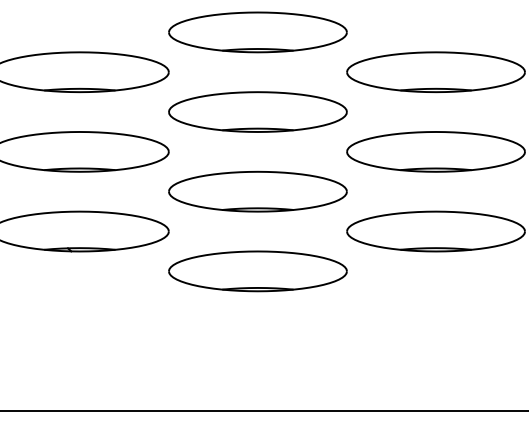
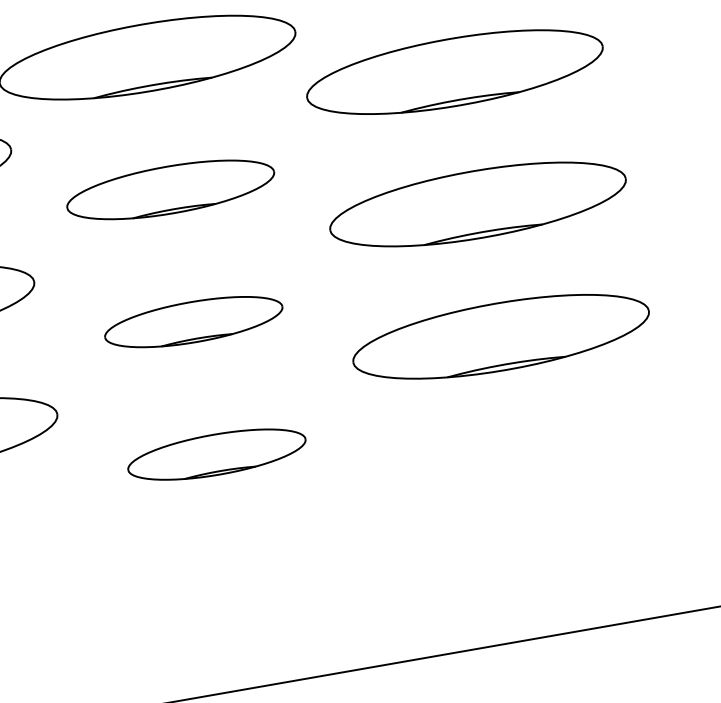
part: (257, 111) -> (169, 189), size x0.7
part: (257, 191) -> (192, 322), size x0.6
part: (257, 271) -> (216, 454), size x0.6

